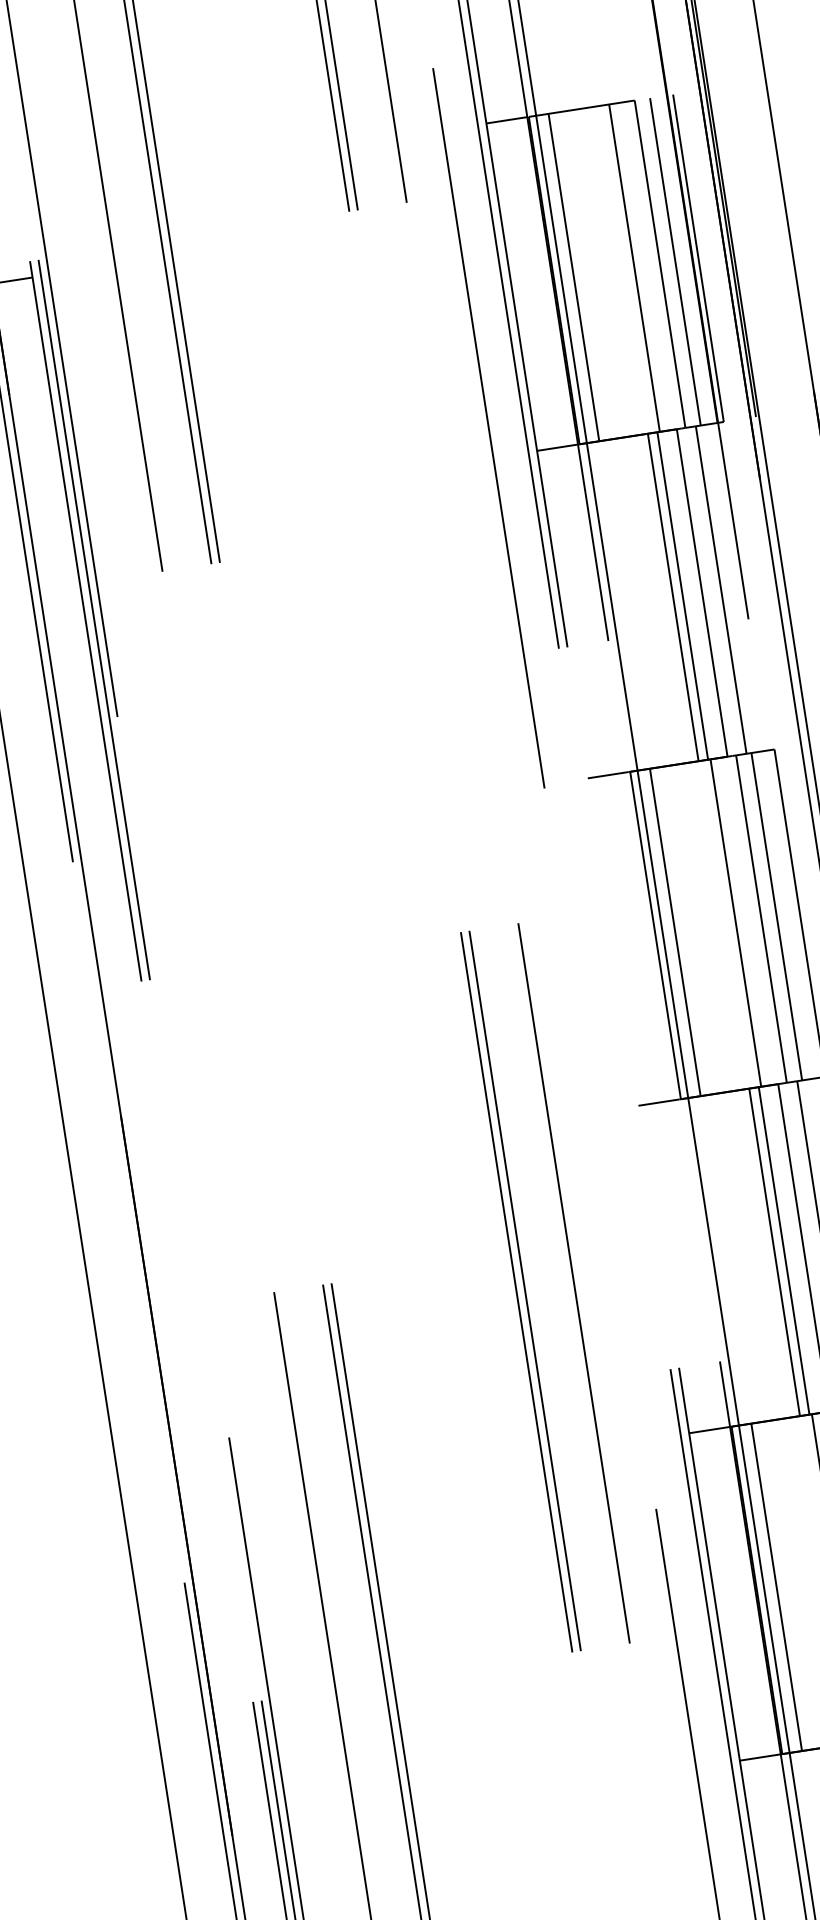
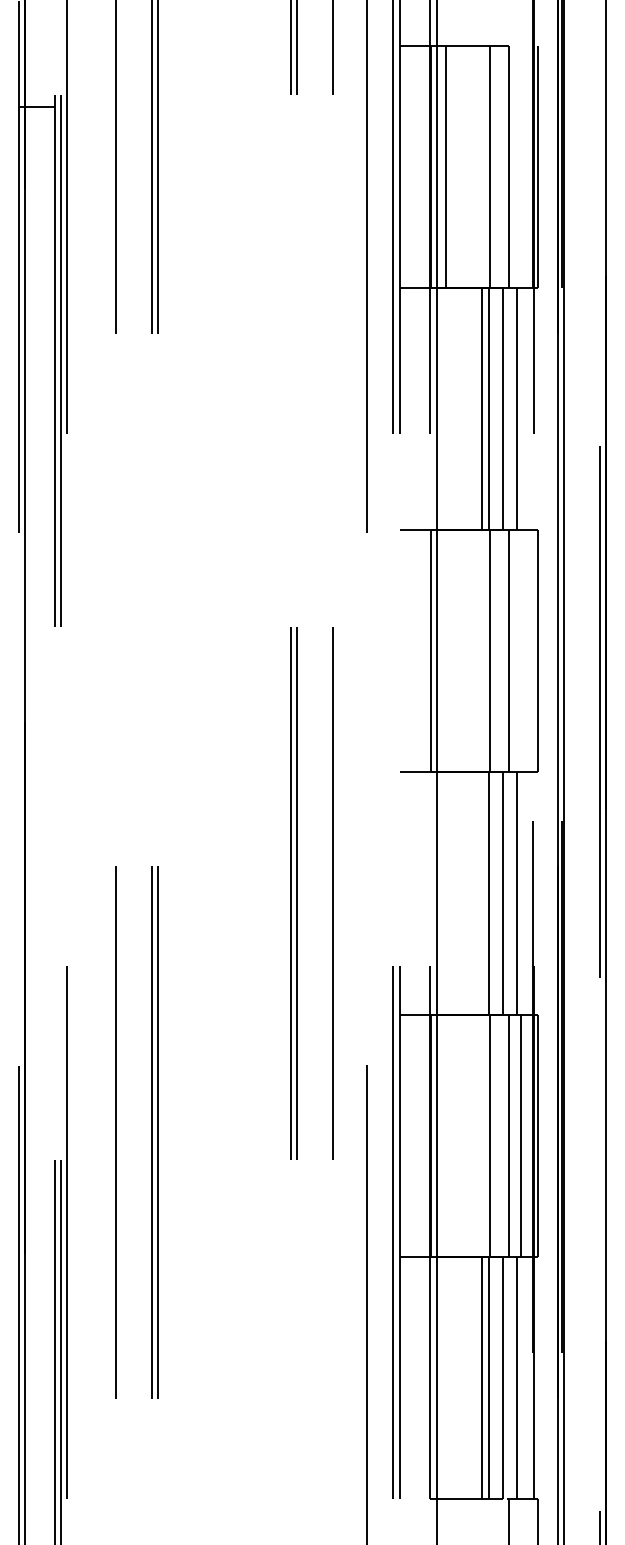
line: (675, 262) -> (520, 167), removed
line: (776, 916) -> (520, 651), removed
line: (675, 932) -> (445, 651), removed
line: (774, 1252) -> (481, 893), removed
line: (776, 1587) -> (445, 1135), removed

